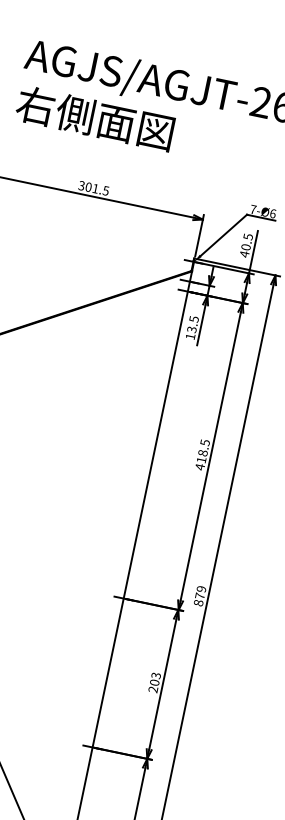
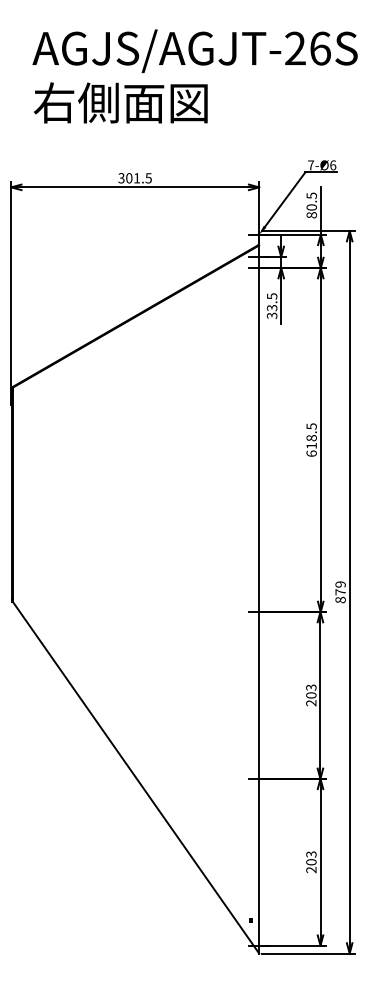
text: (244, 253) -> (311, 214), 40.5 -> 80.5
text: (190, 336) -> (271, 315), 13.5 -> 33.5
text: (199, 466) -> (311, 453), 418.5 -> 618.5

